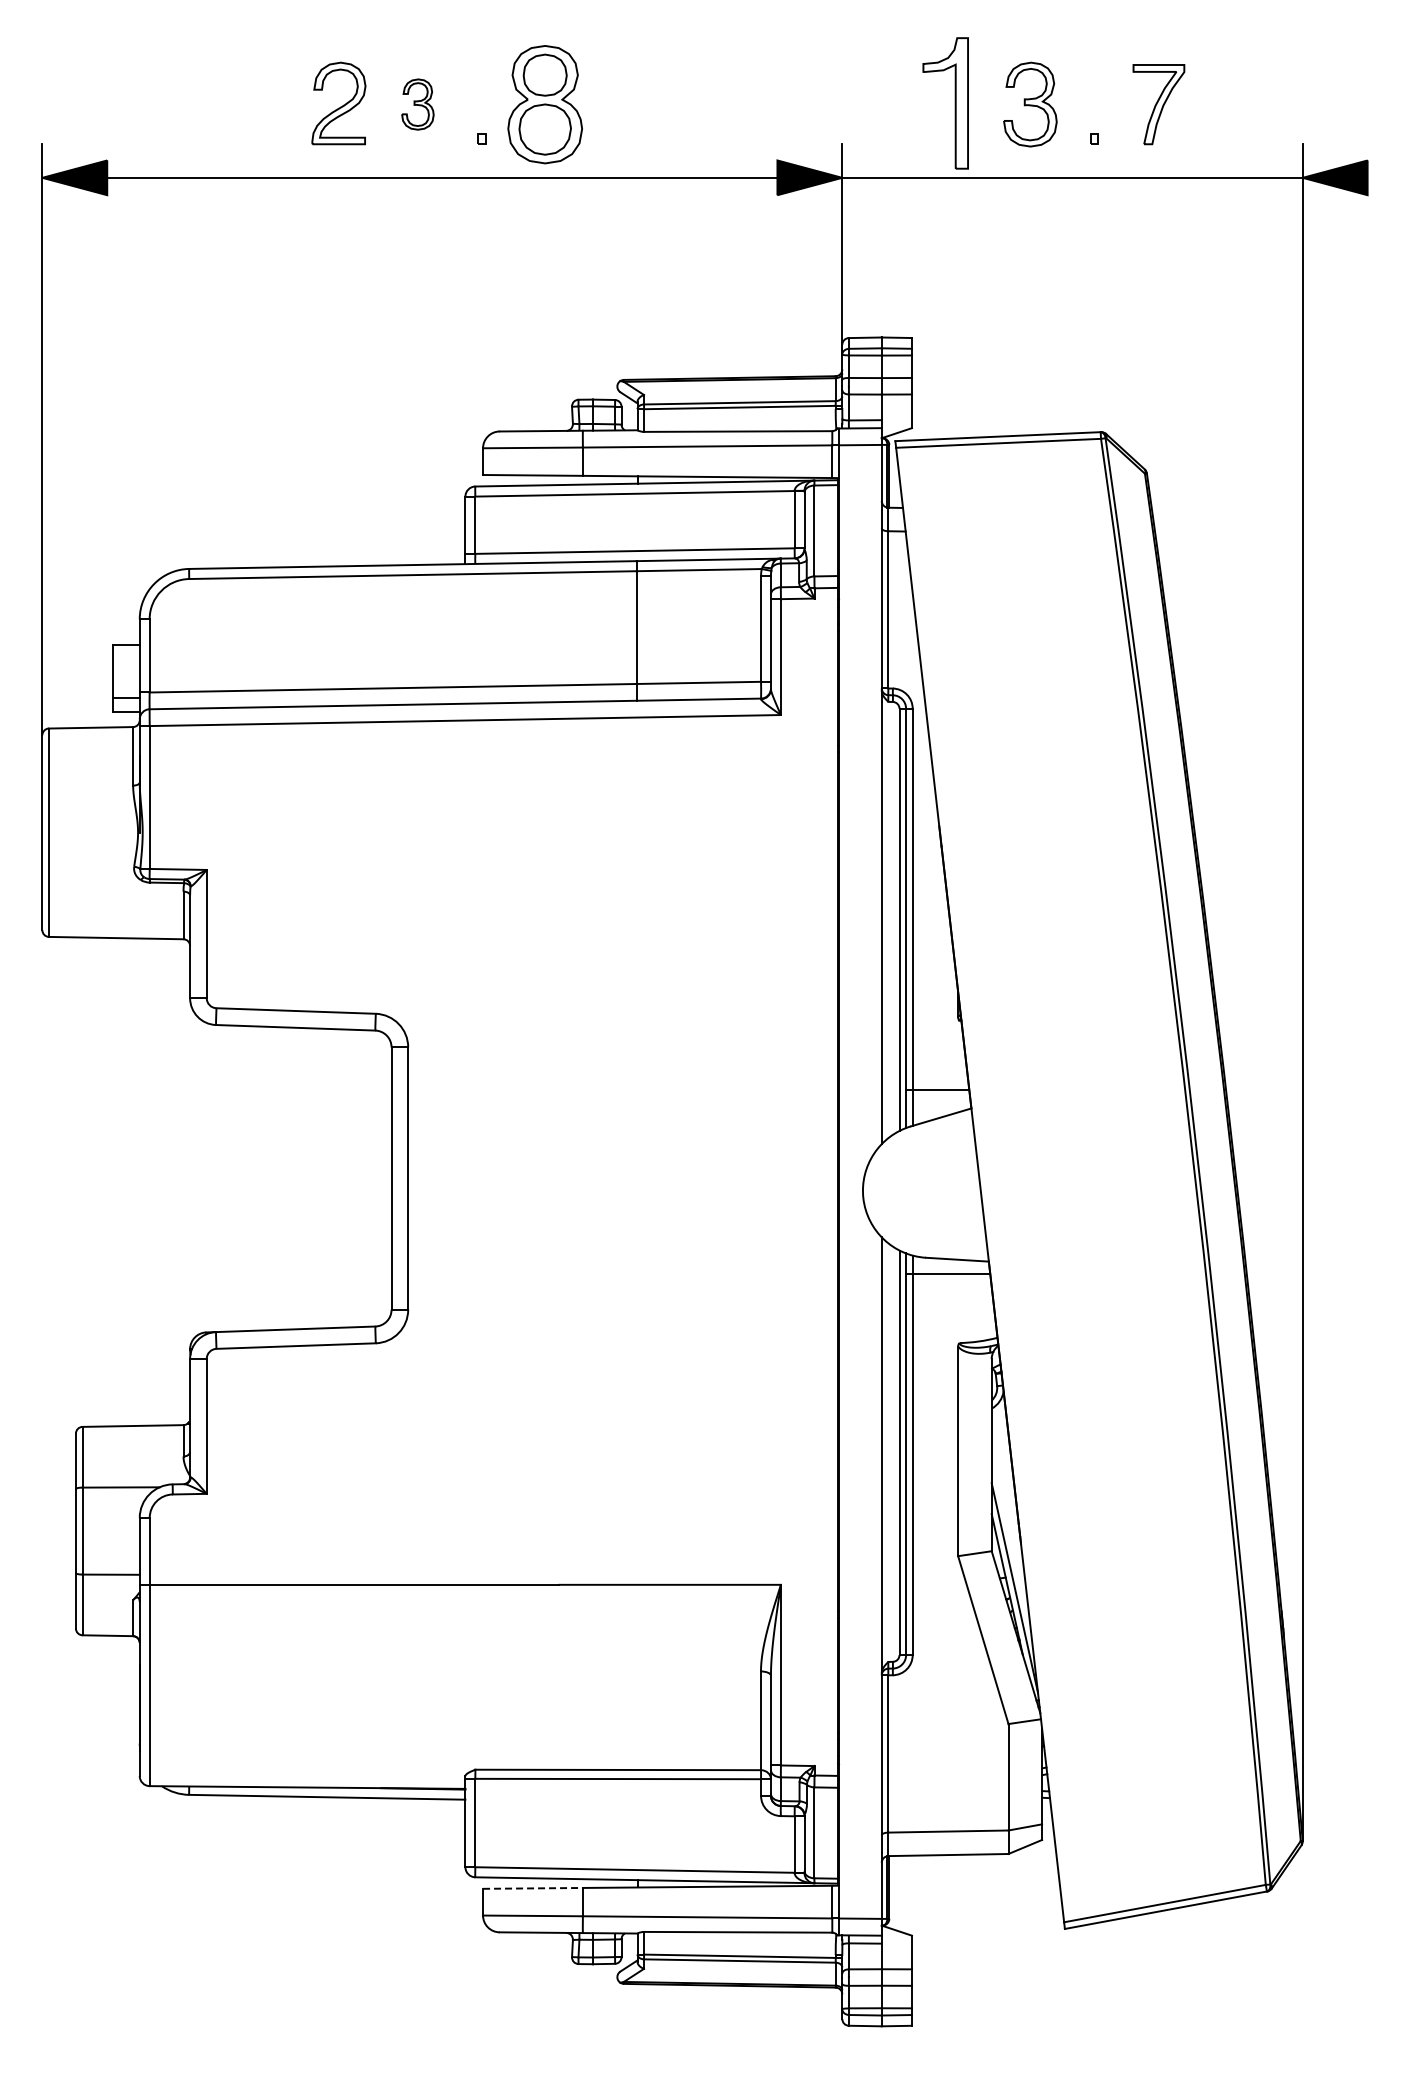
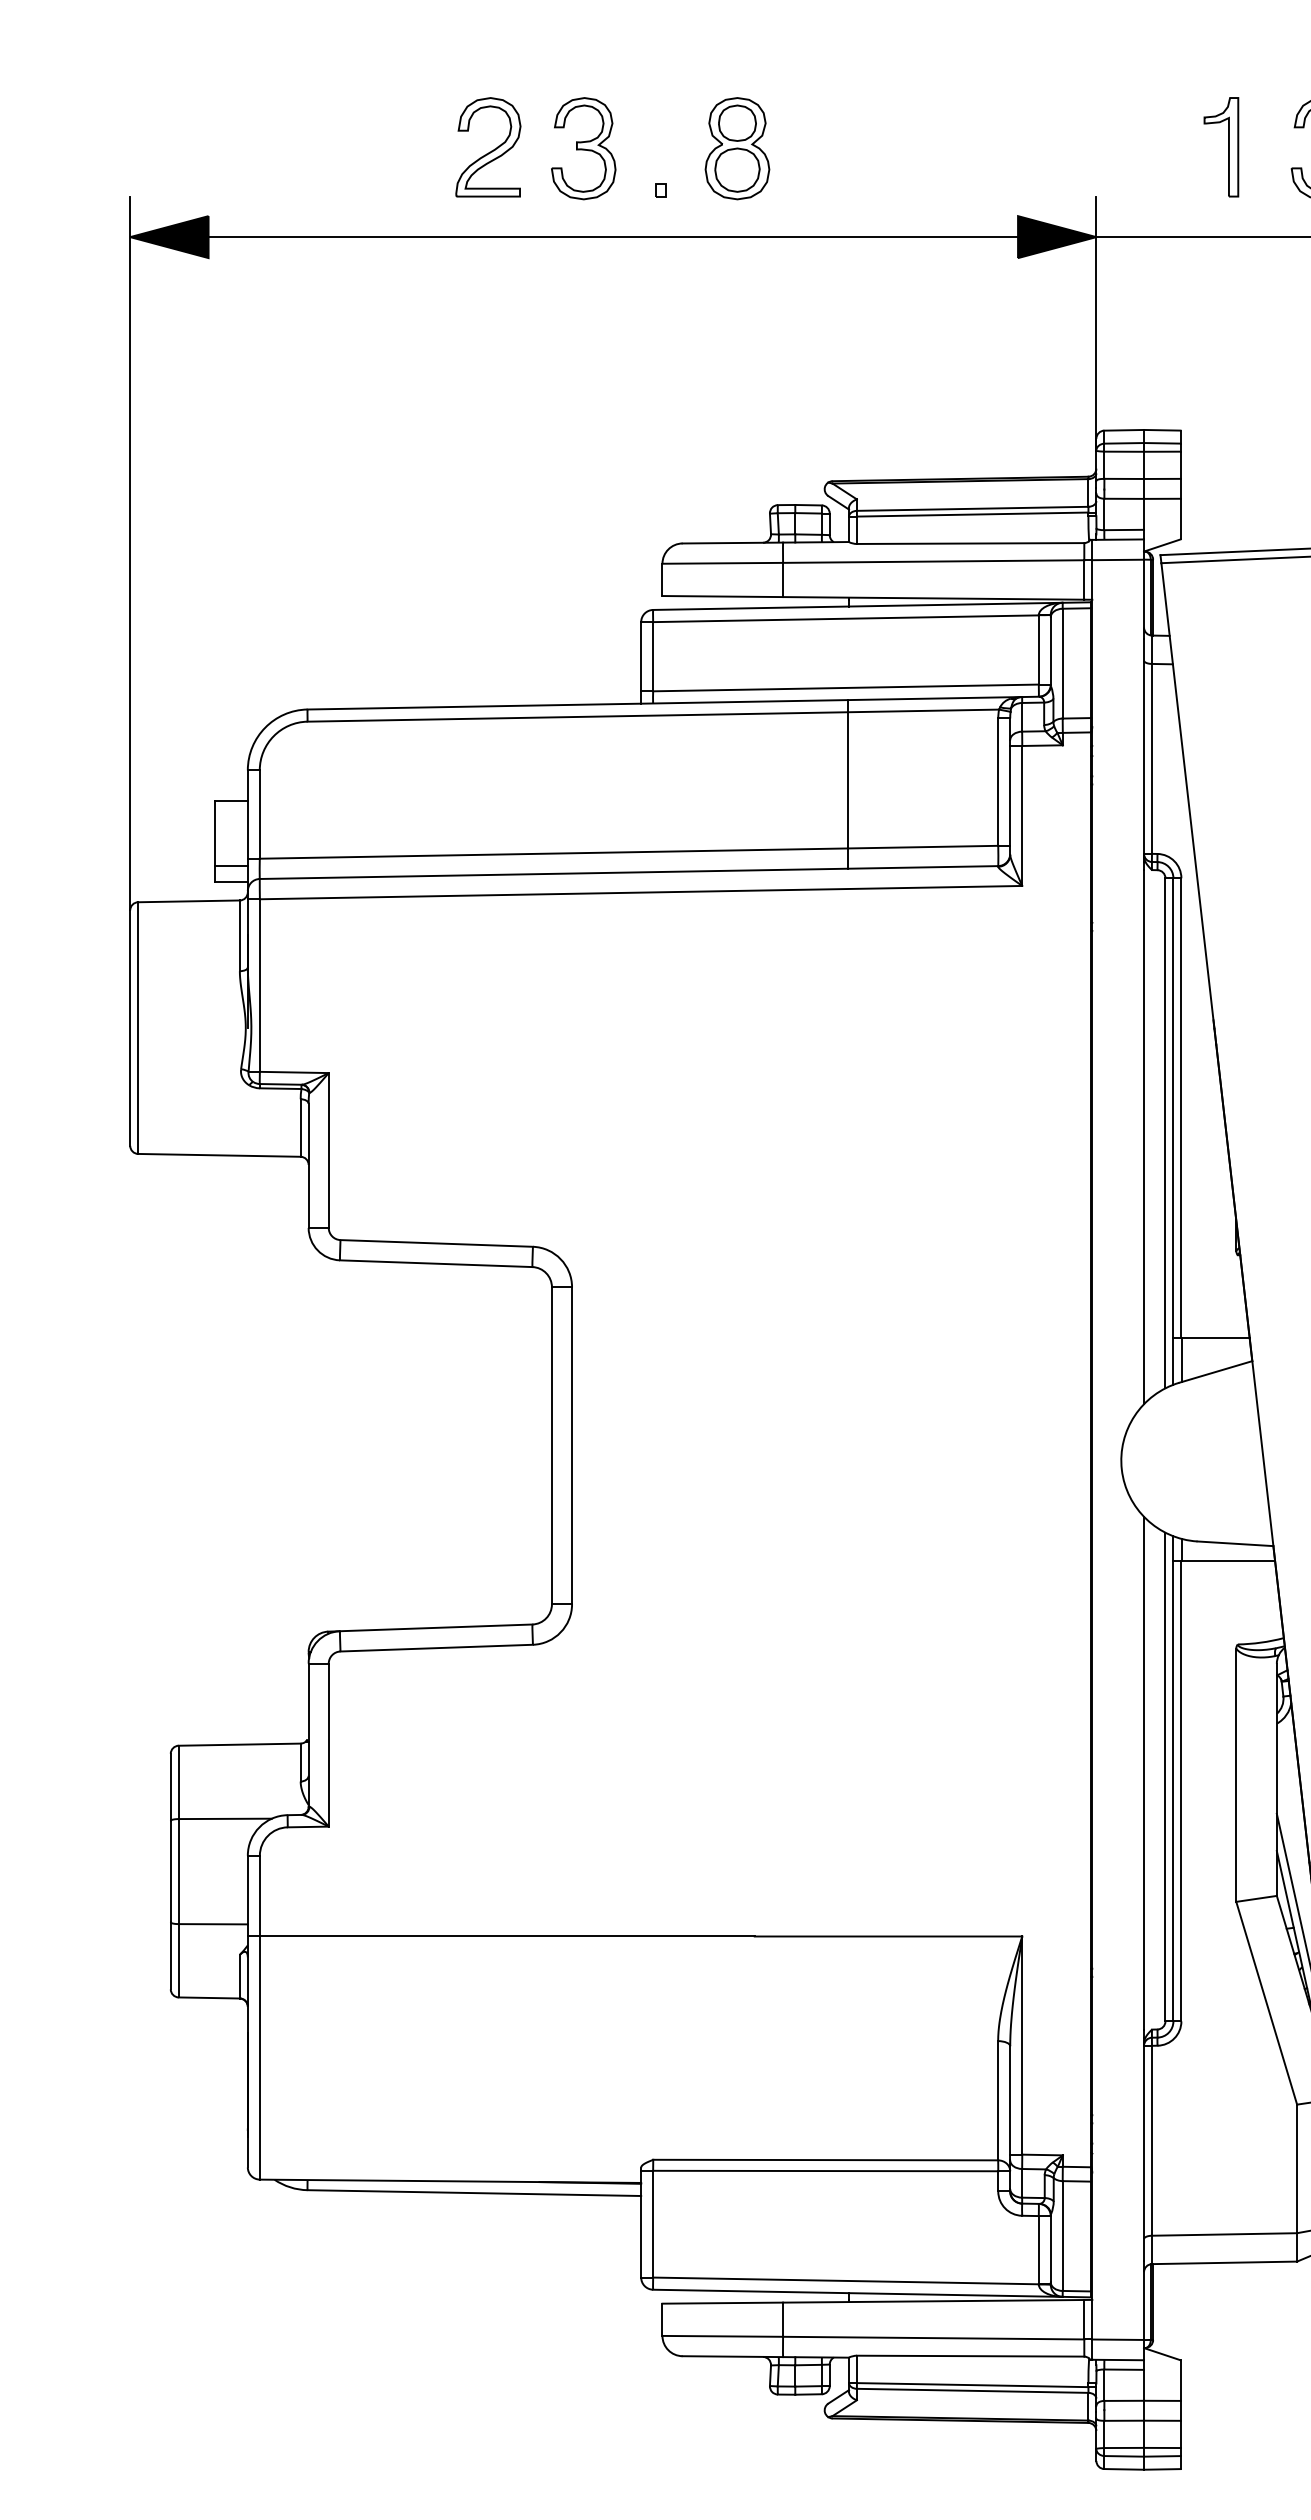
part: (945, 103) -> (1221, 147), size x0.62
part: (417, 104) -> (583, 148), size x1.67
part: (544, 104) -> (736, 148), size x0.71
line: (532, 1888) -> (722, 2303), dashed -> solid

